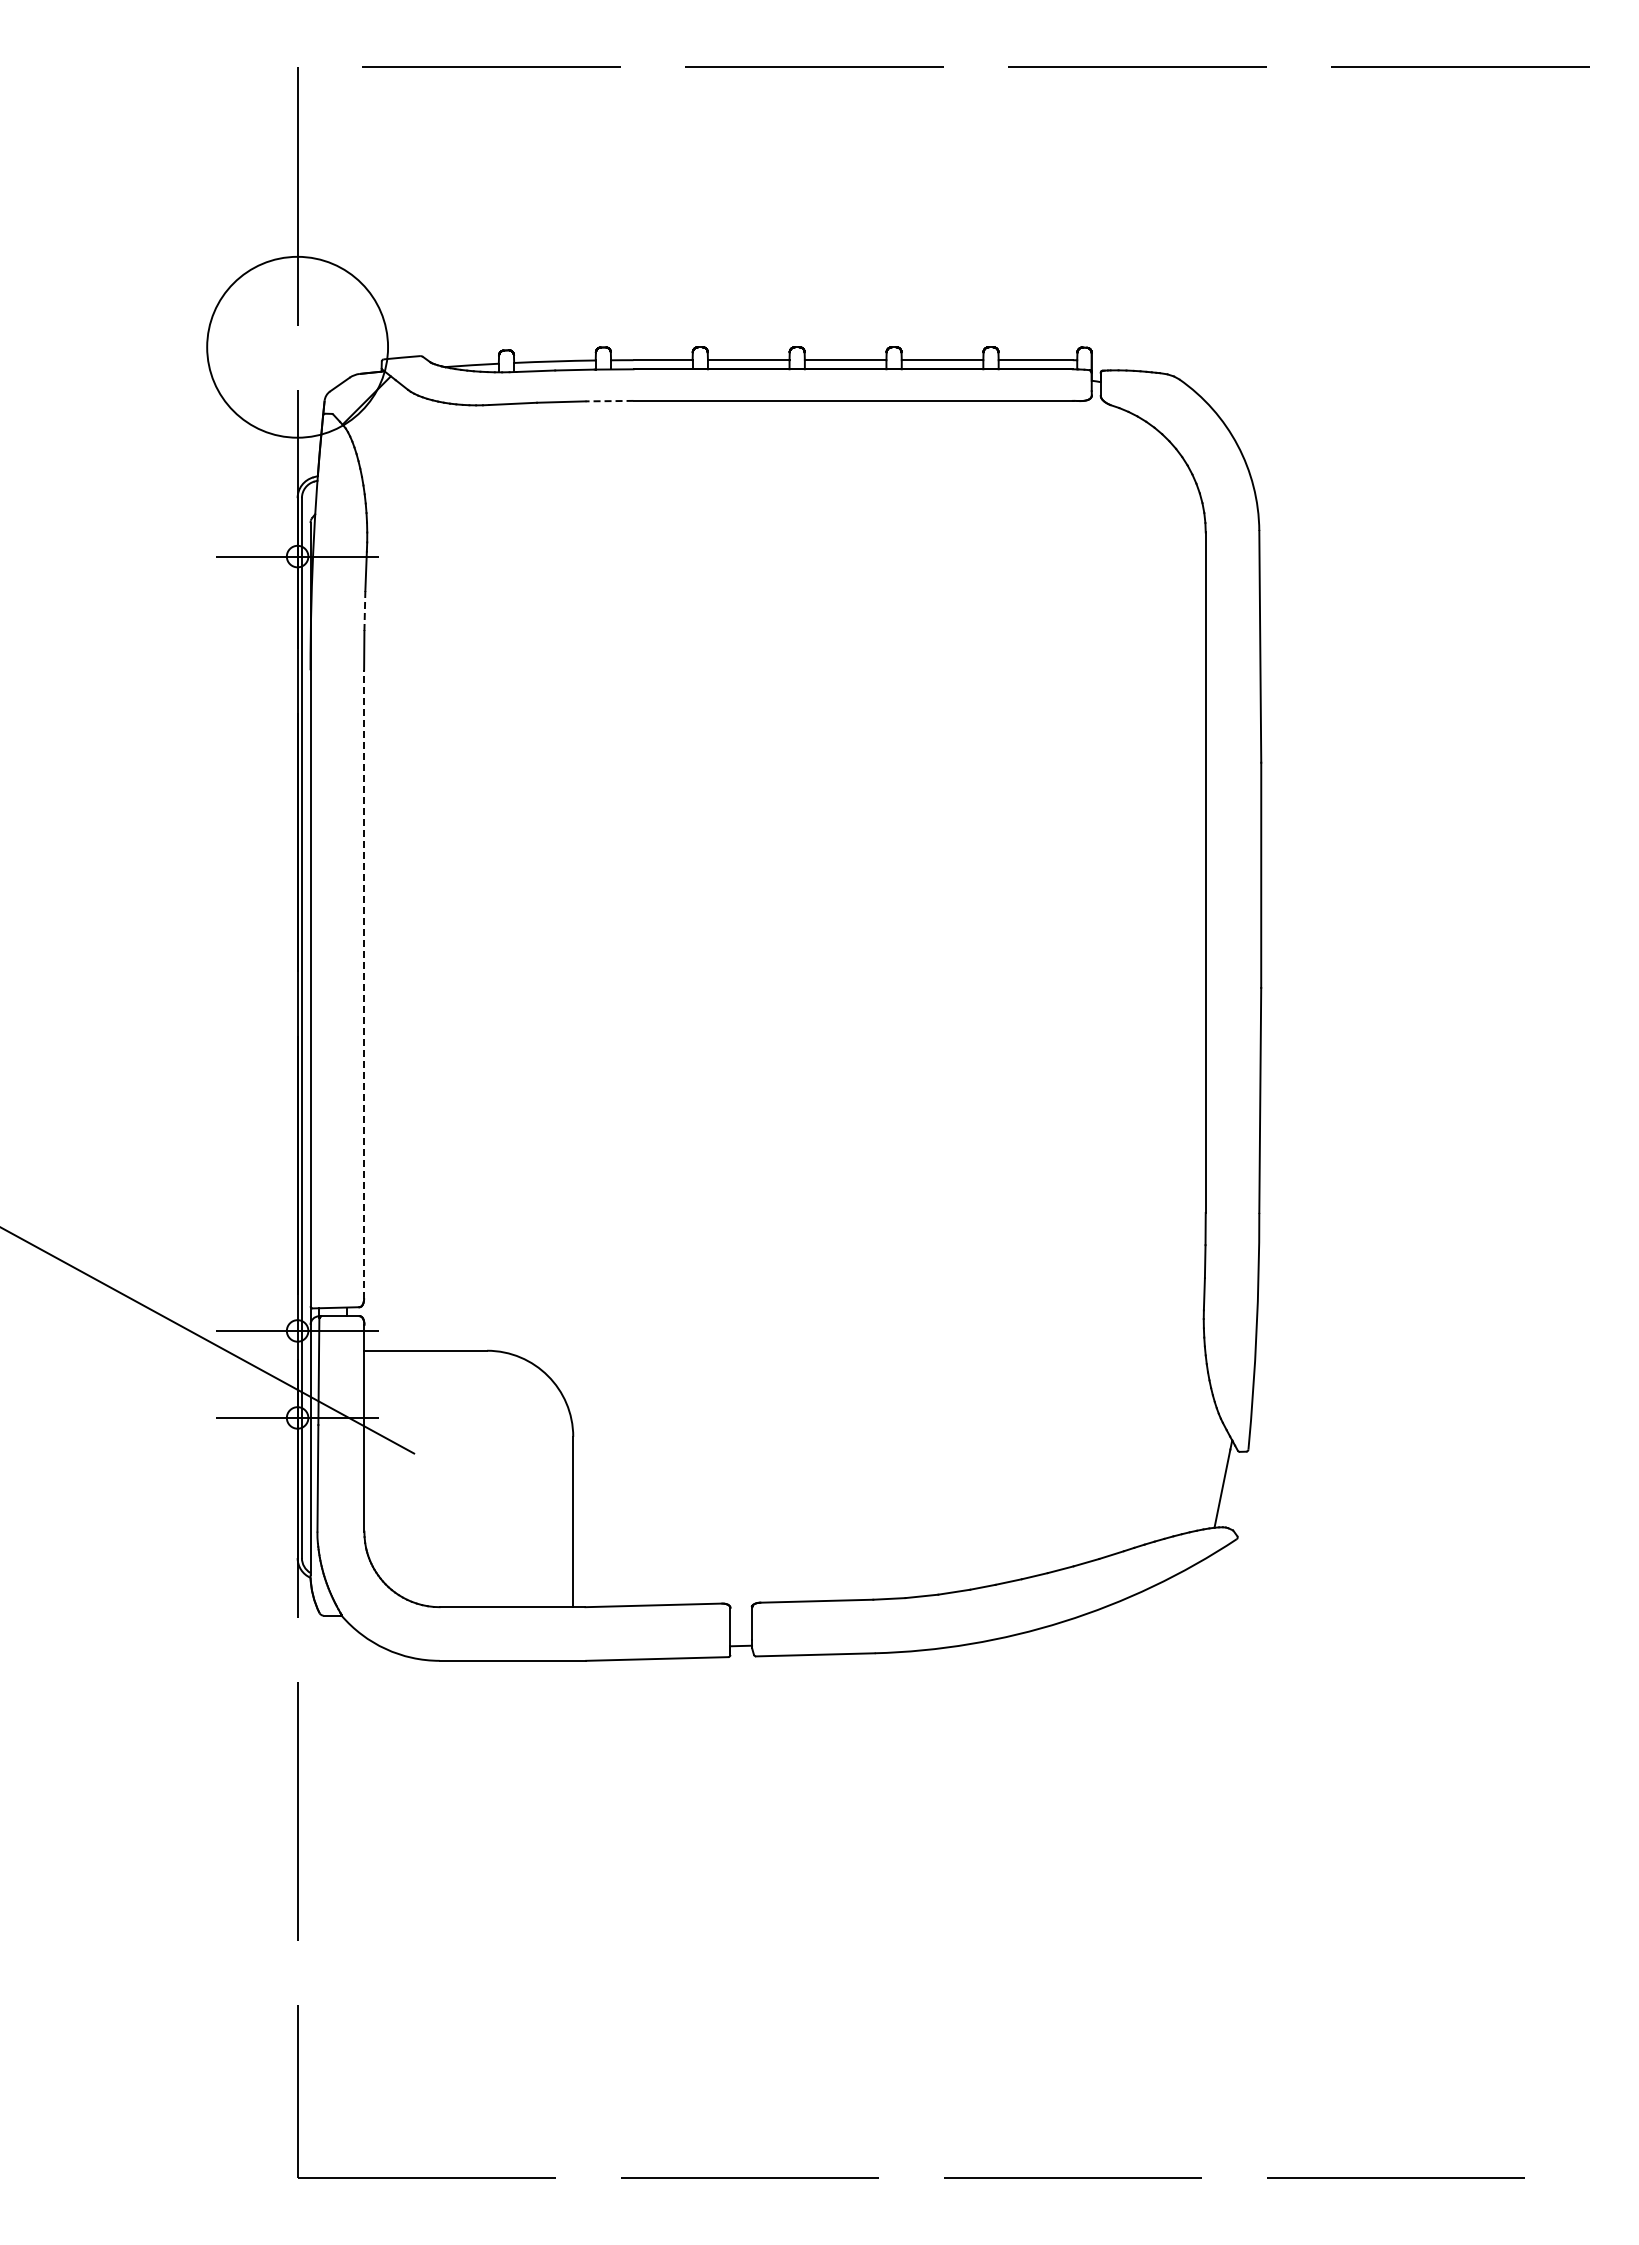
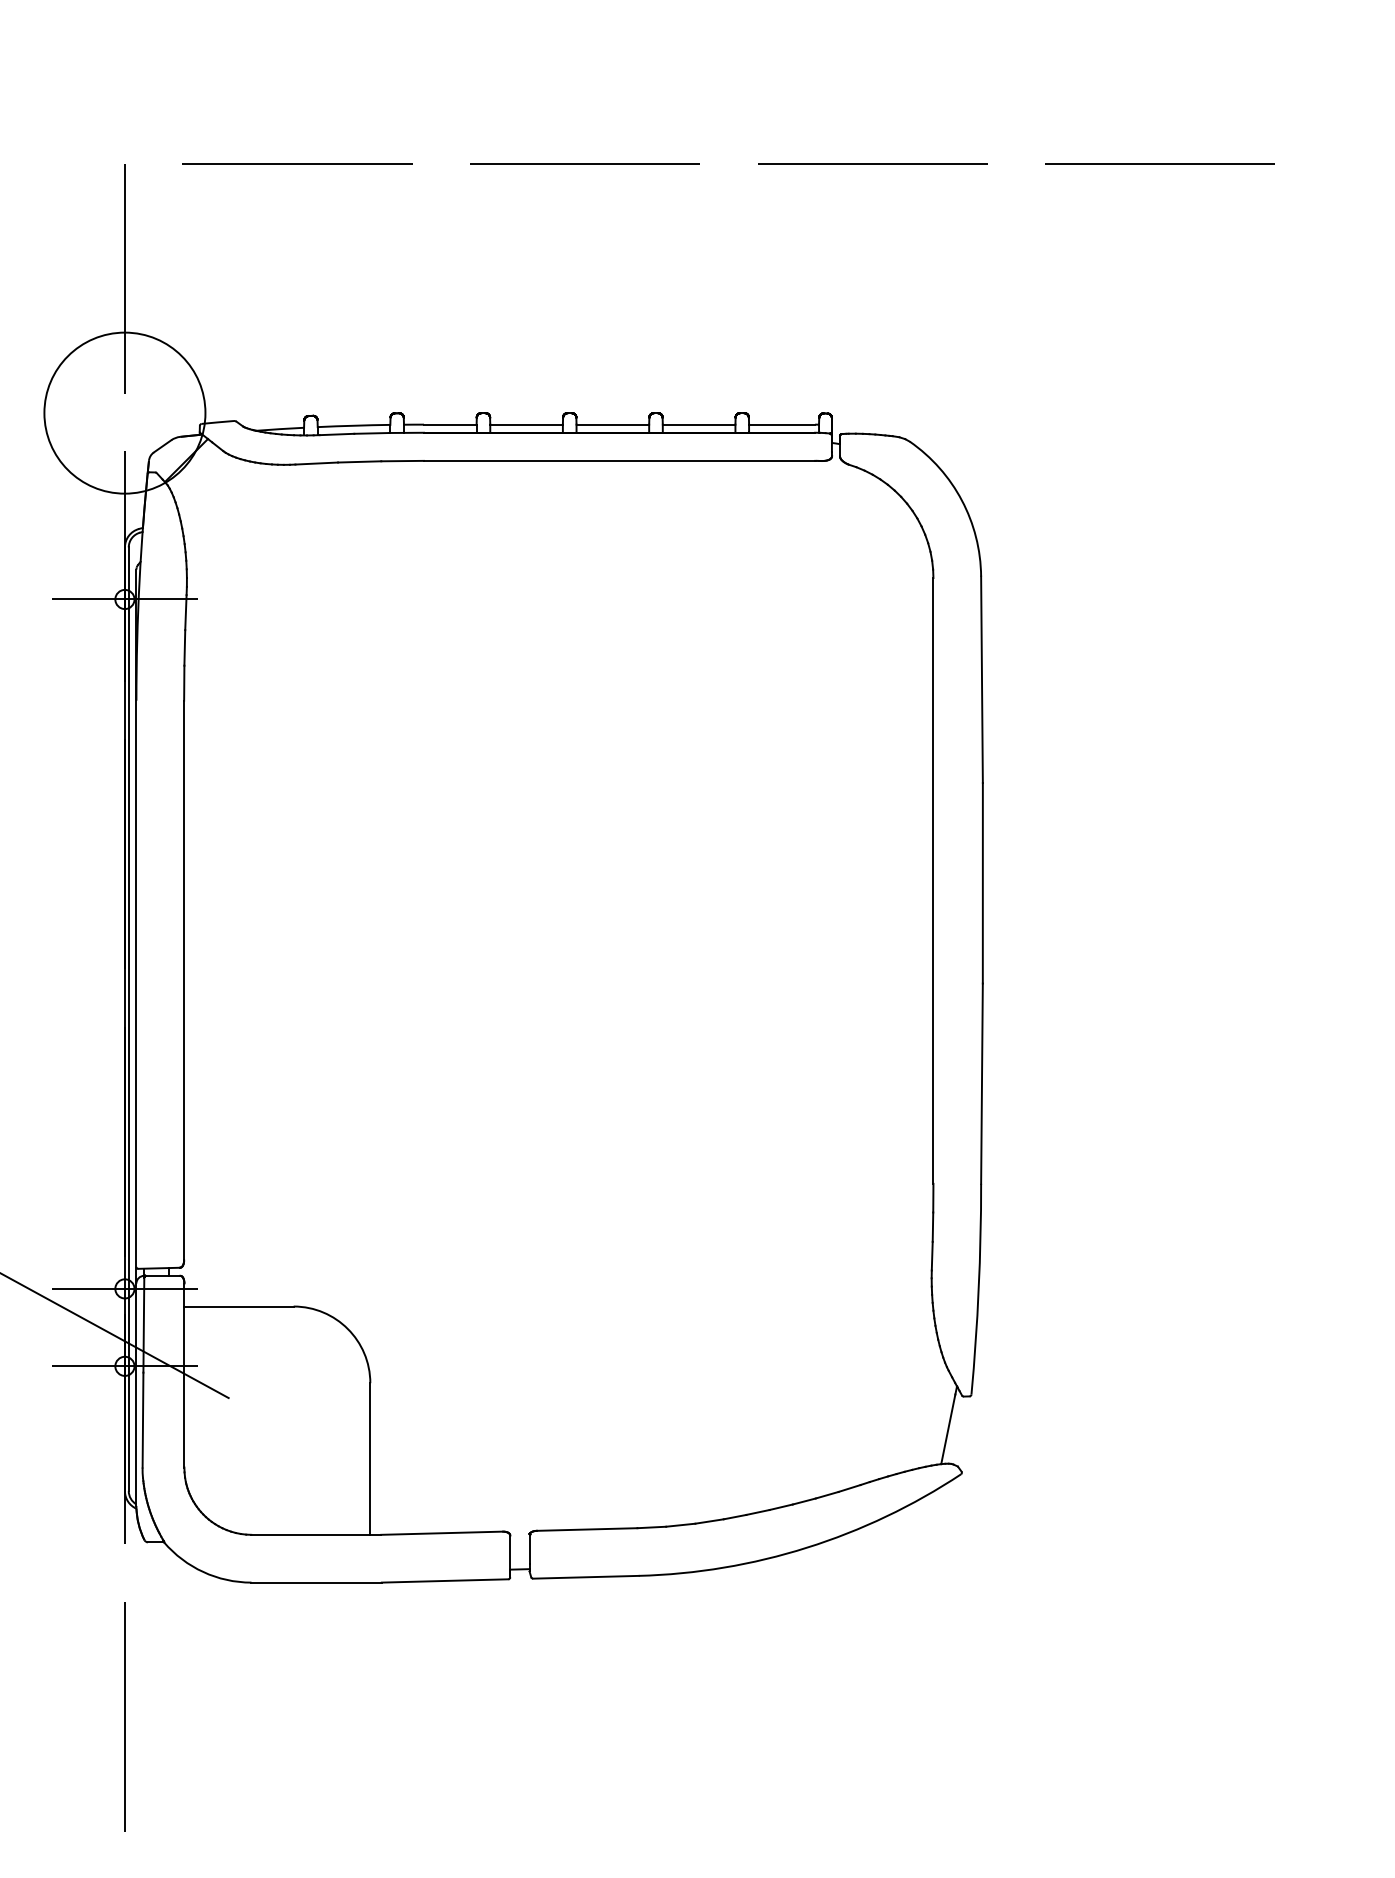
line: (609, 401) -> (402, 461), dashed -> solid
line: (364, 610) -> (184, 647), dashed -> solid
line: (364, 983) -> (184, 979), dashed -> solid

